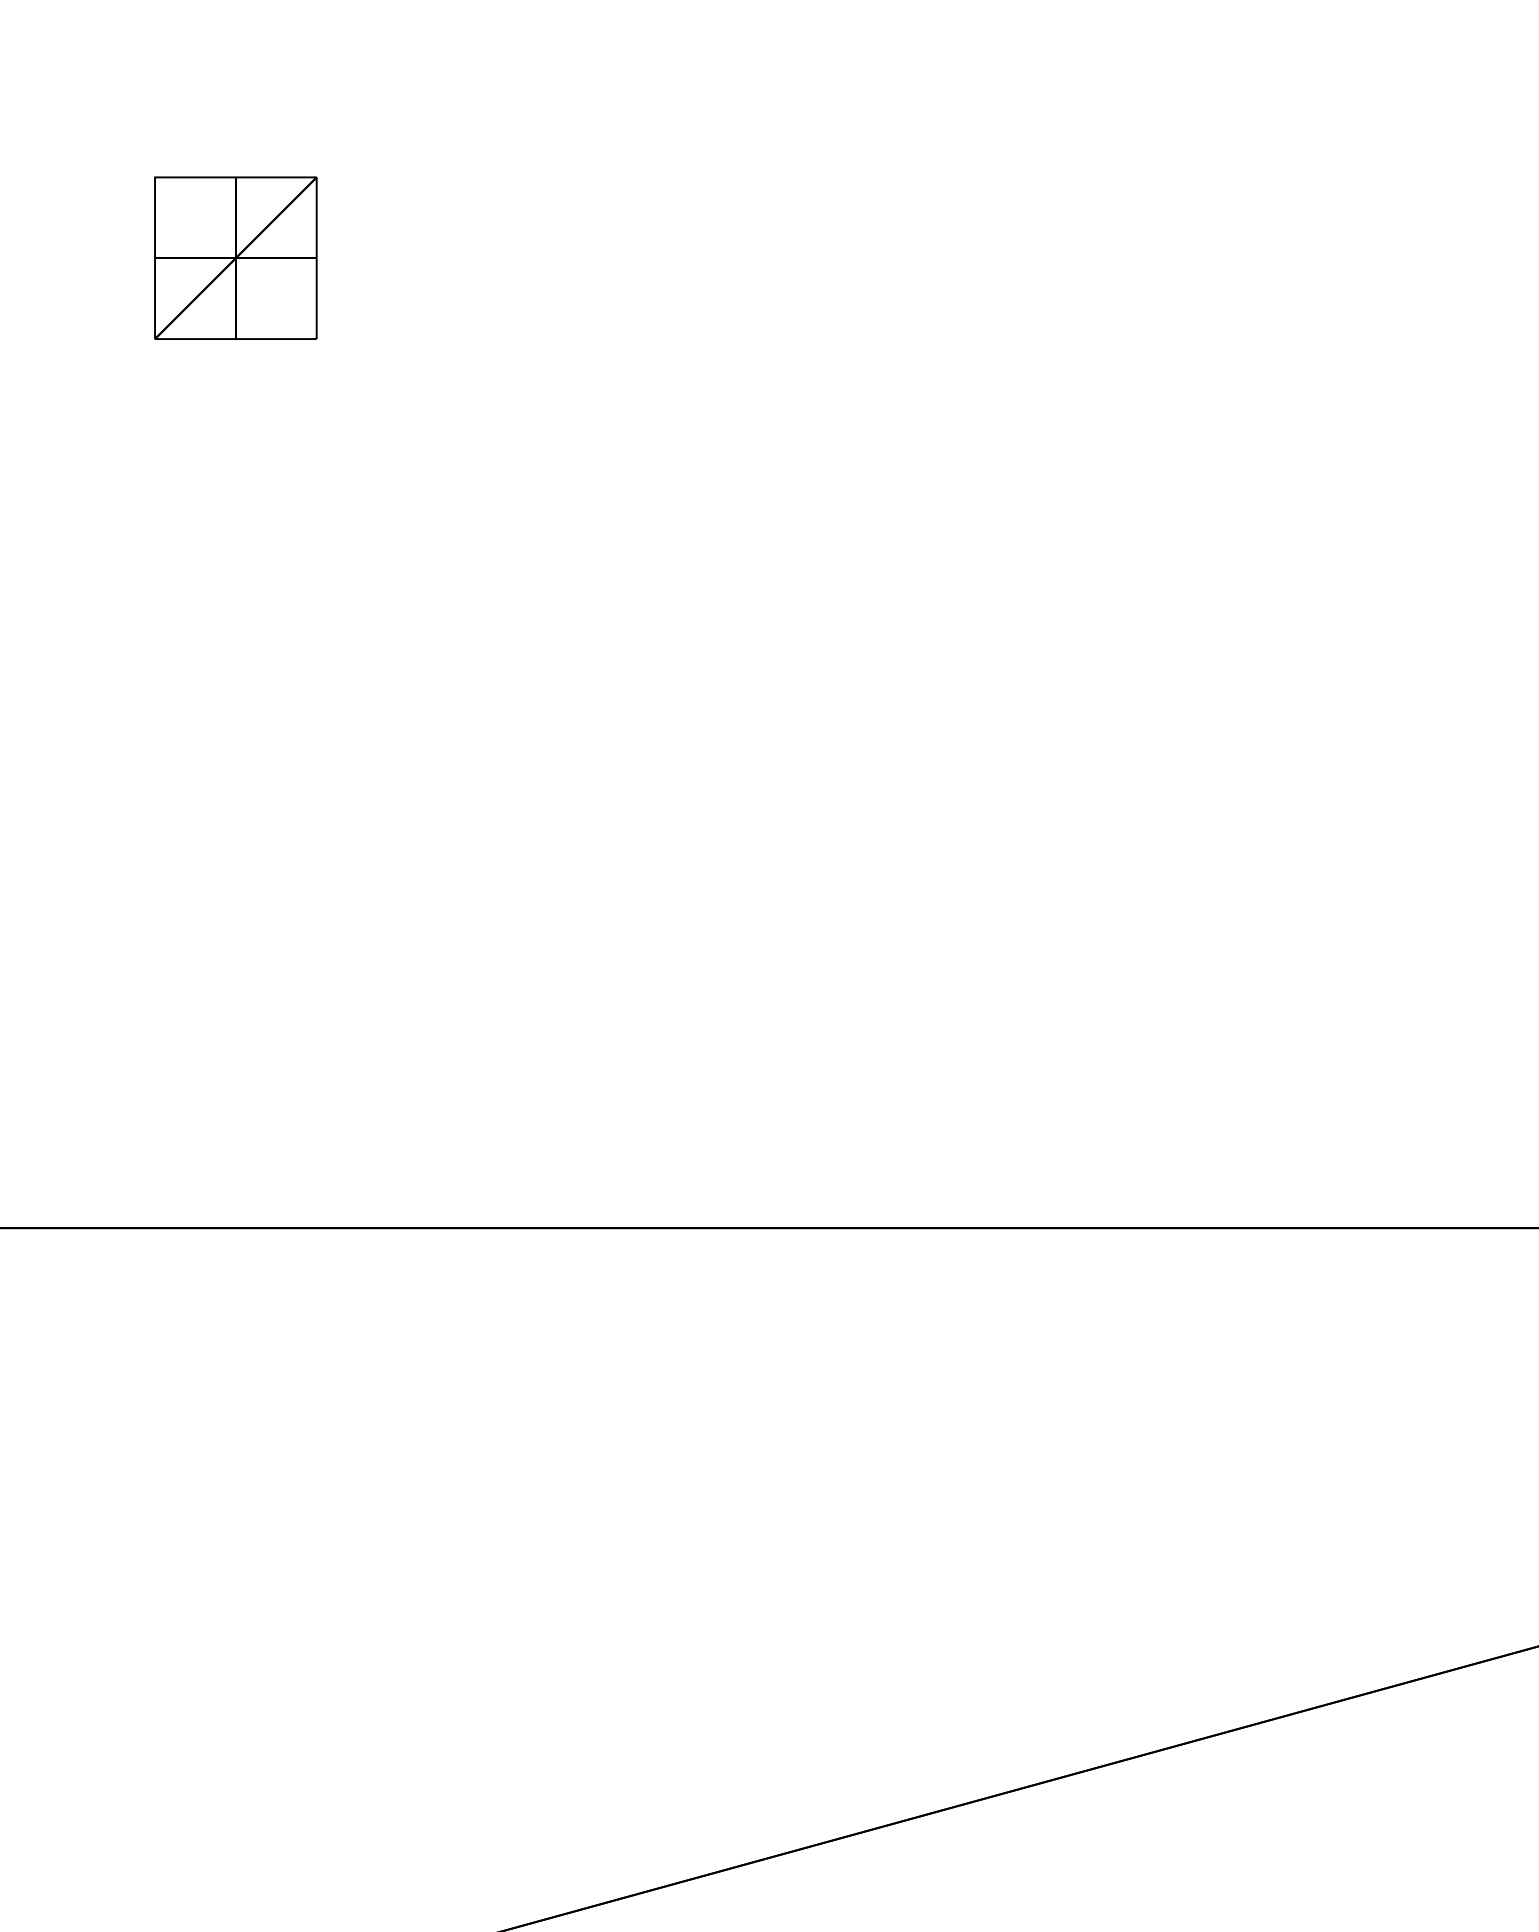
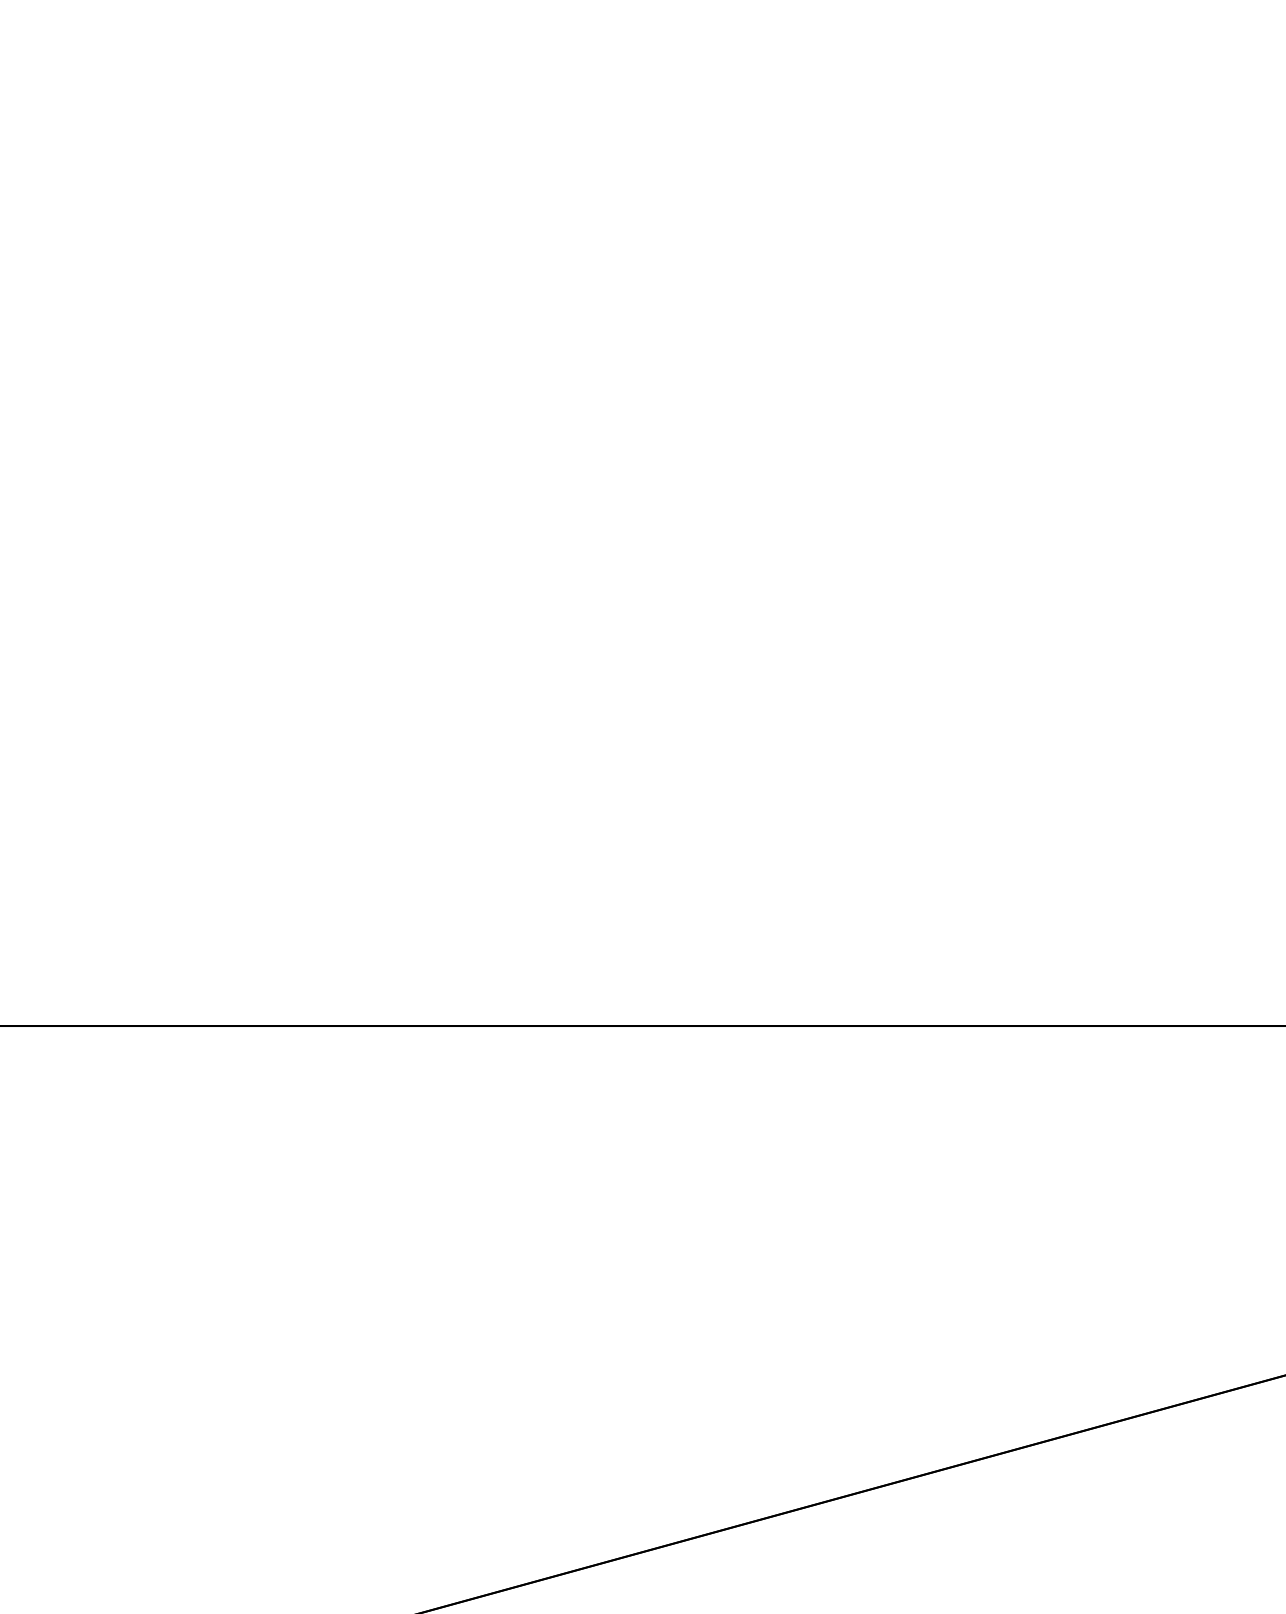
part: (235, 257) -> (196, 215), removed

